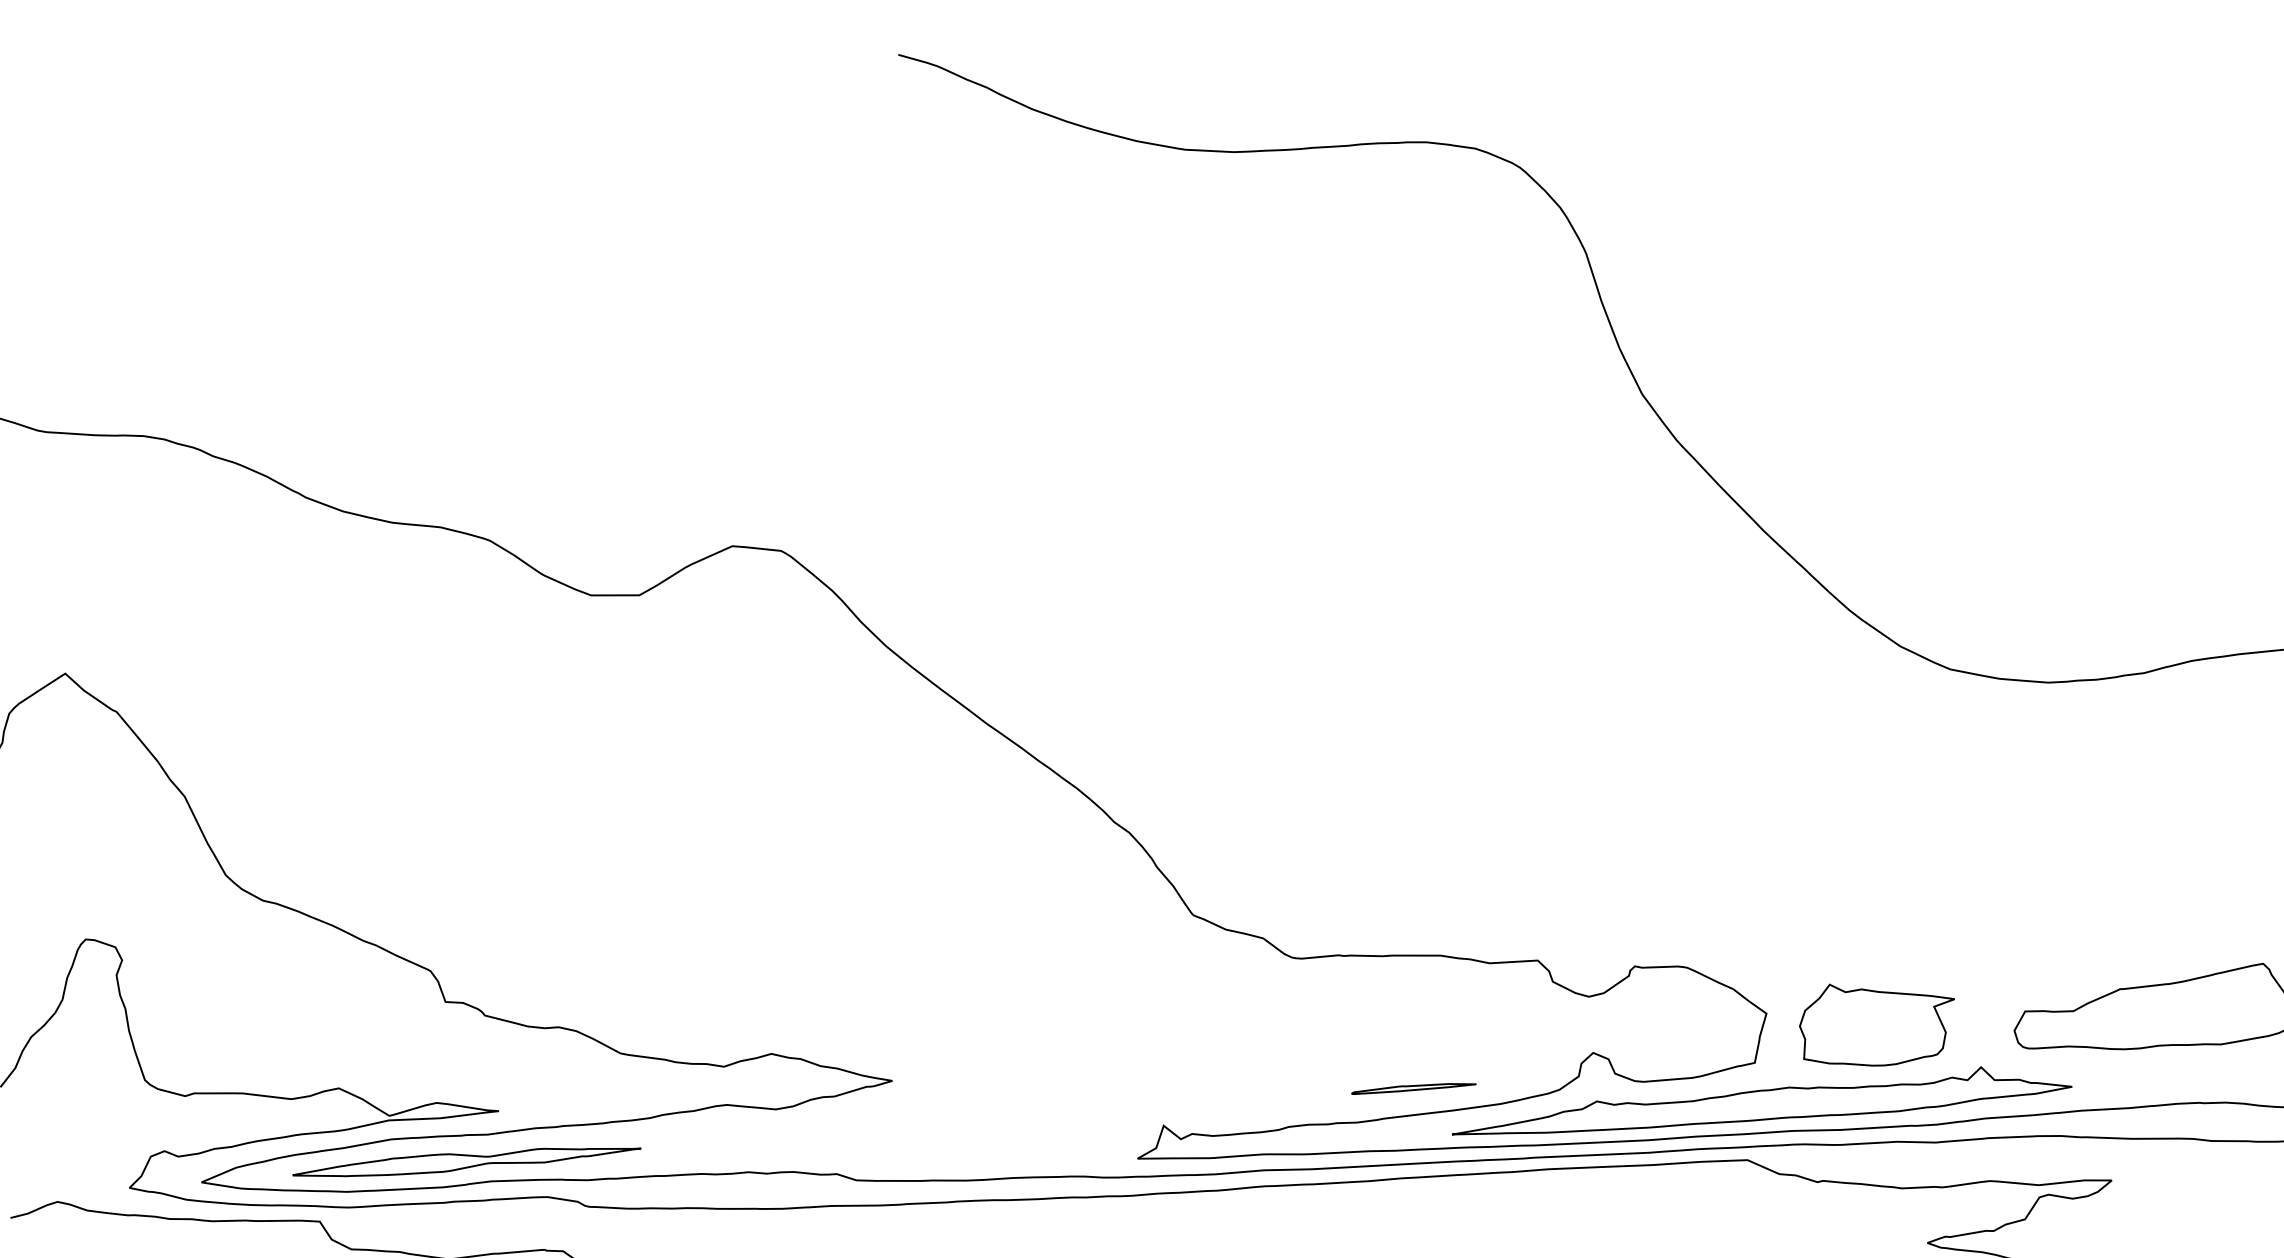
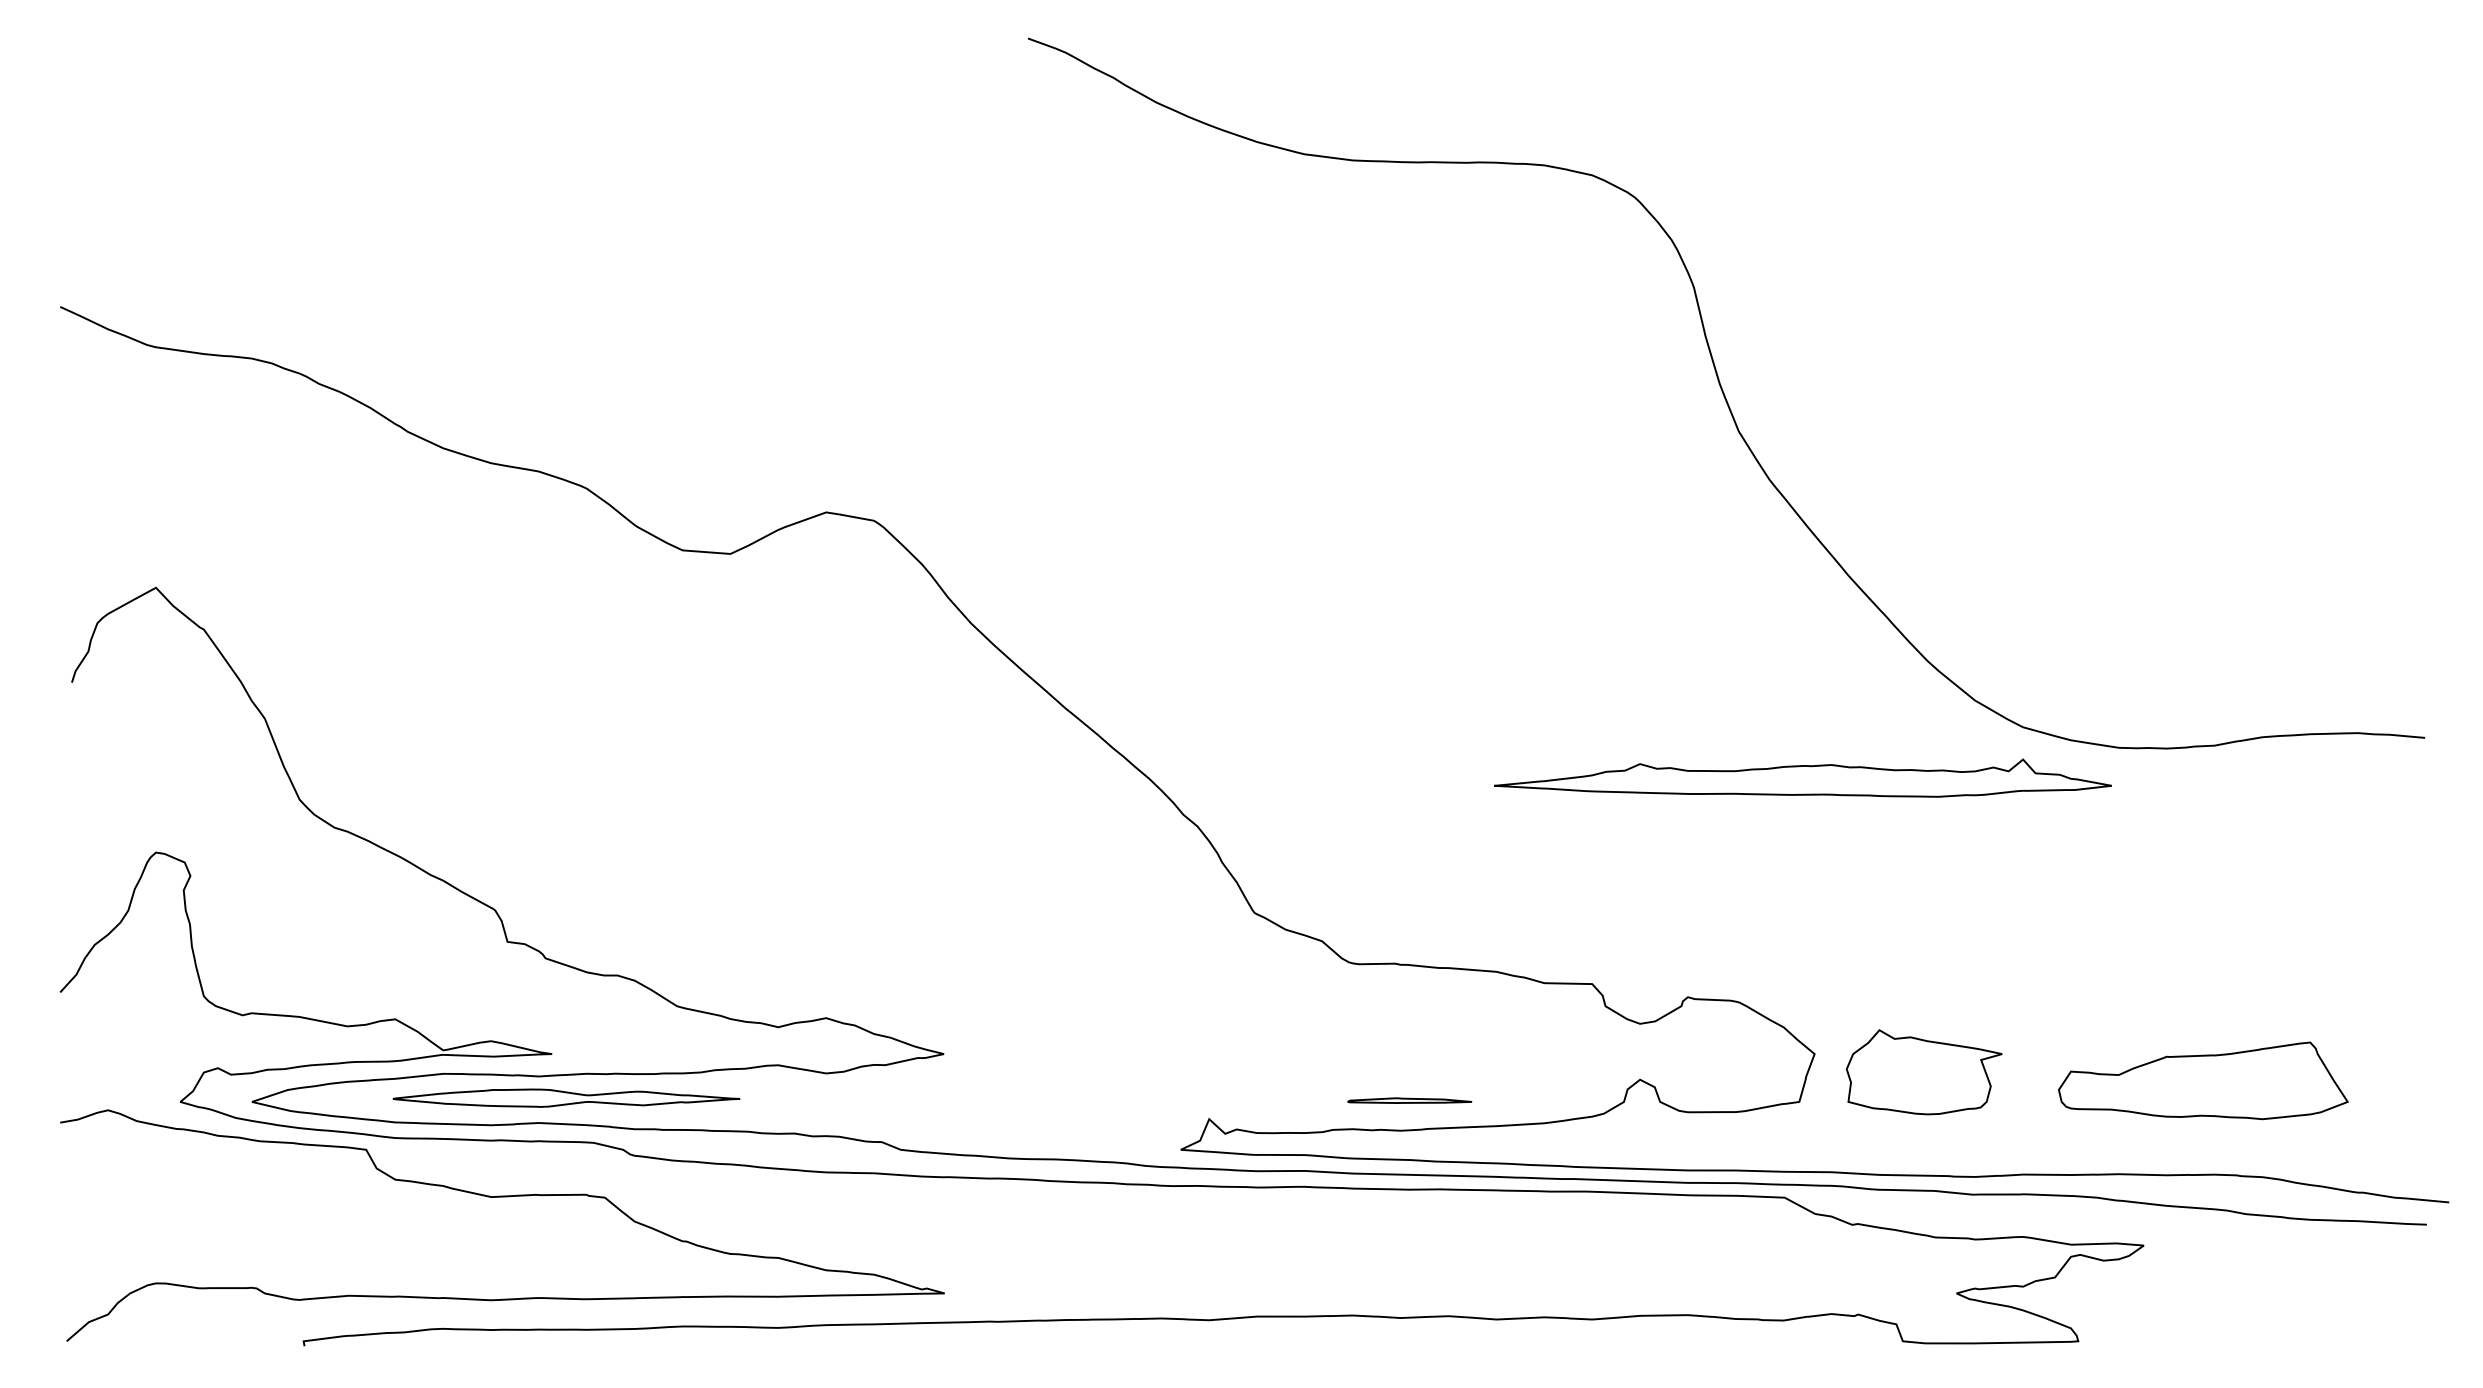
part: (1413, 1087) -> (1409, 1100), moved
part: (1761, 1102) -> (1802, 777), moved
part: (466, 1160) -> (566, 1097), moved

